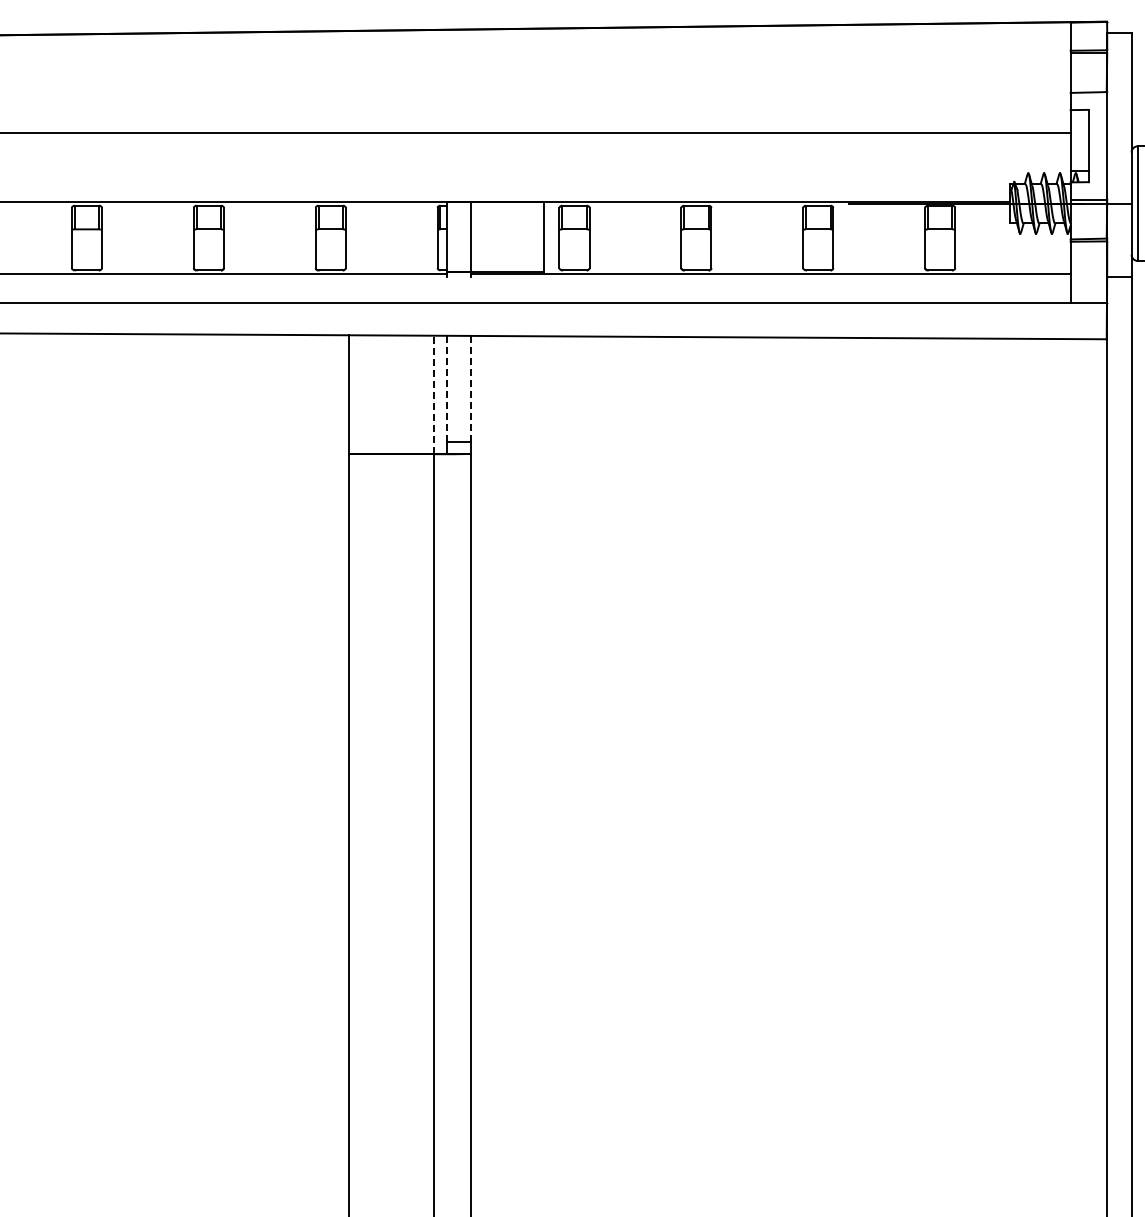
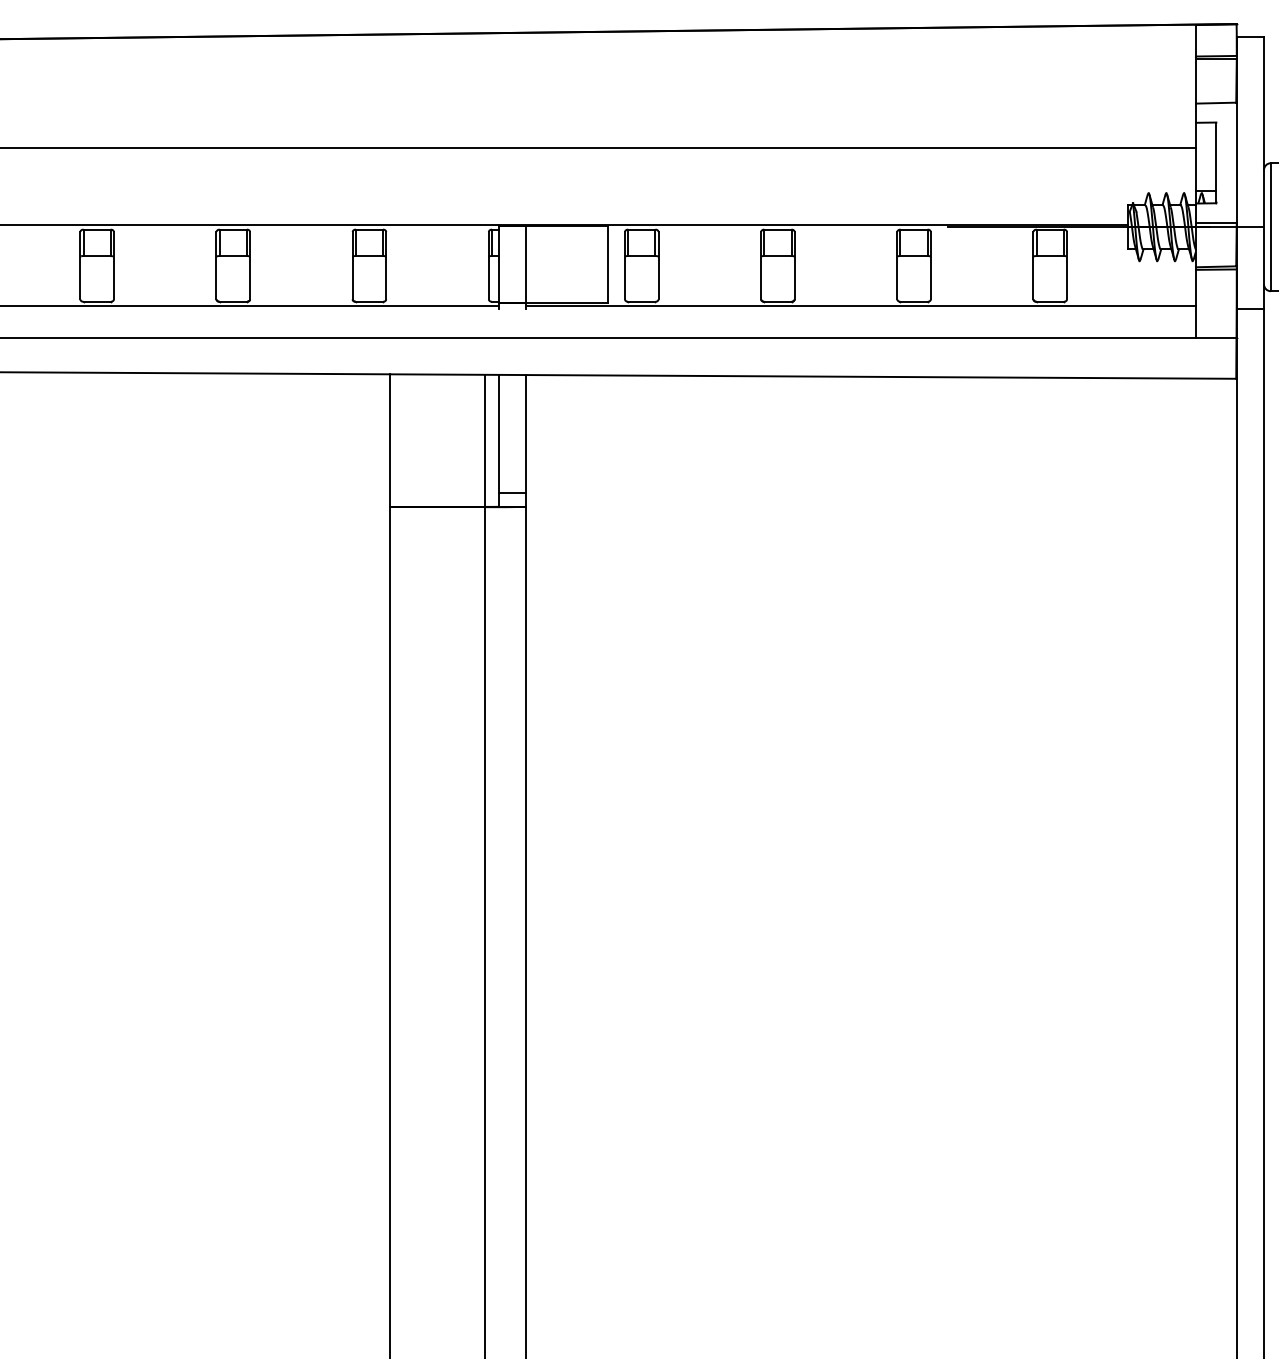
line: (446, 389) -> (498, 434), dashed -> solid
line: (470, 389) -> (525, 434), dashed -> solid
line: (434, 394) -> (485, 440), dashed -> solid

